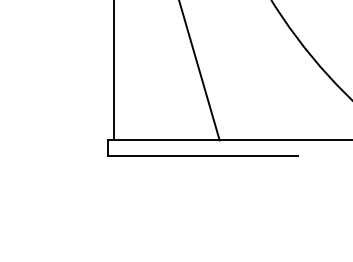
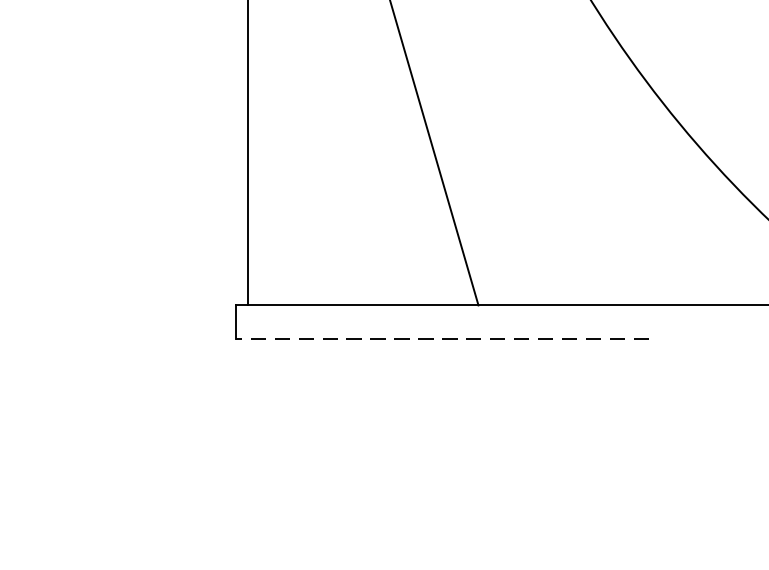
line: (203, 155) -> (443, 338), solid -> dashed

